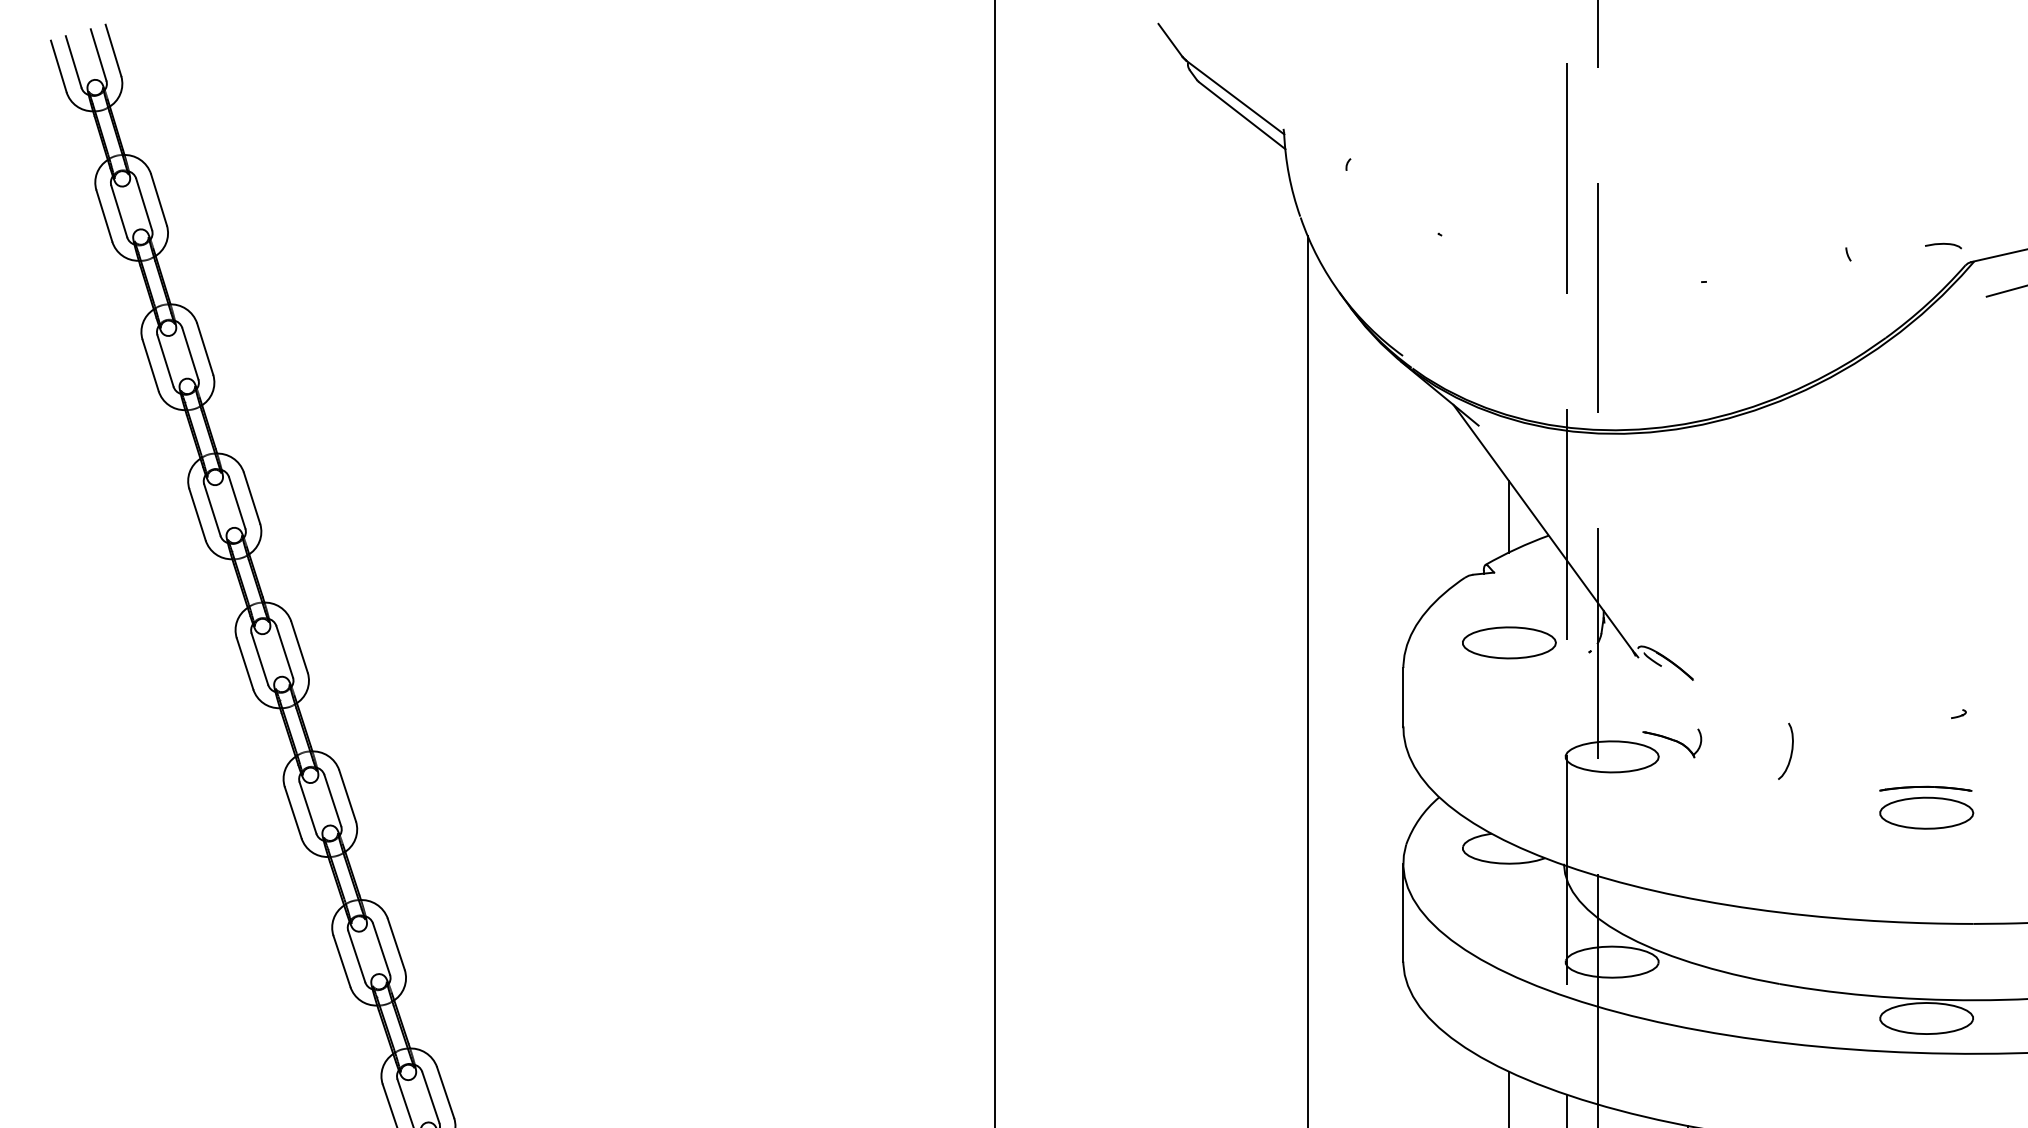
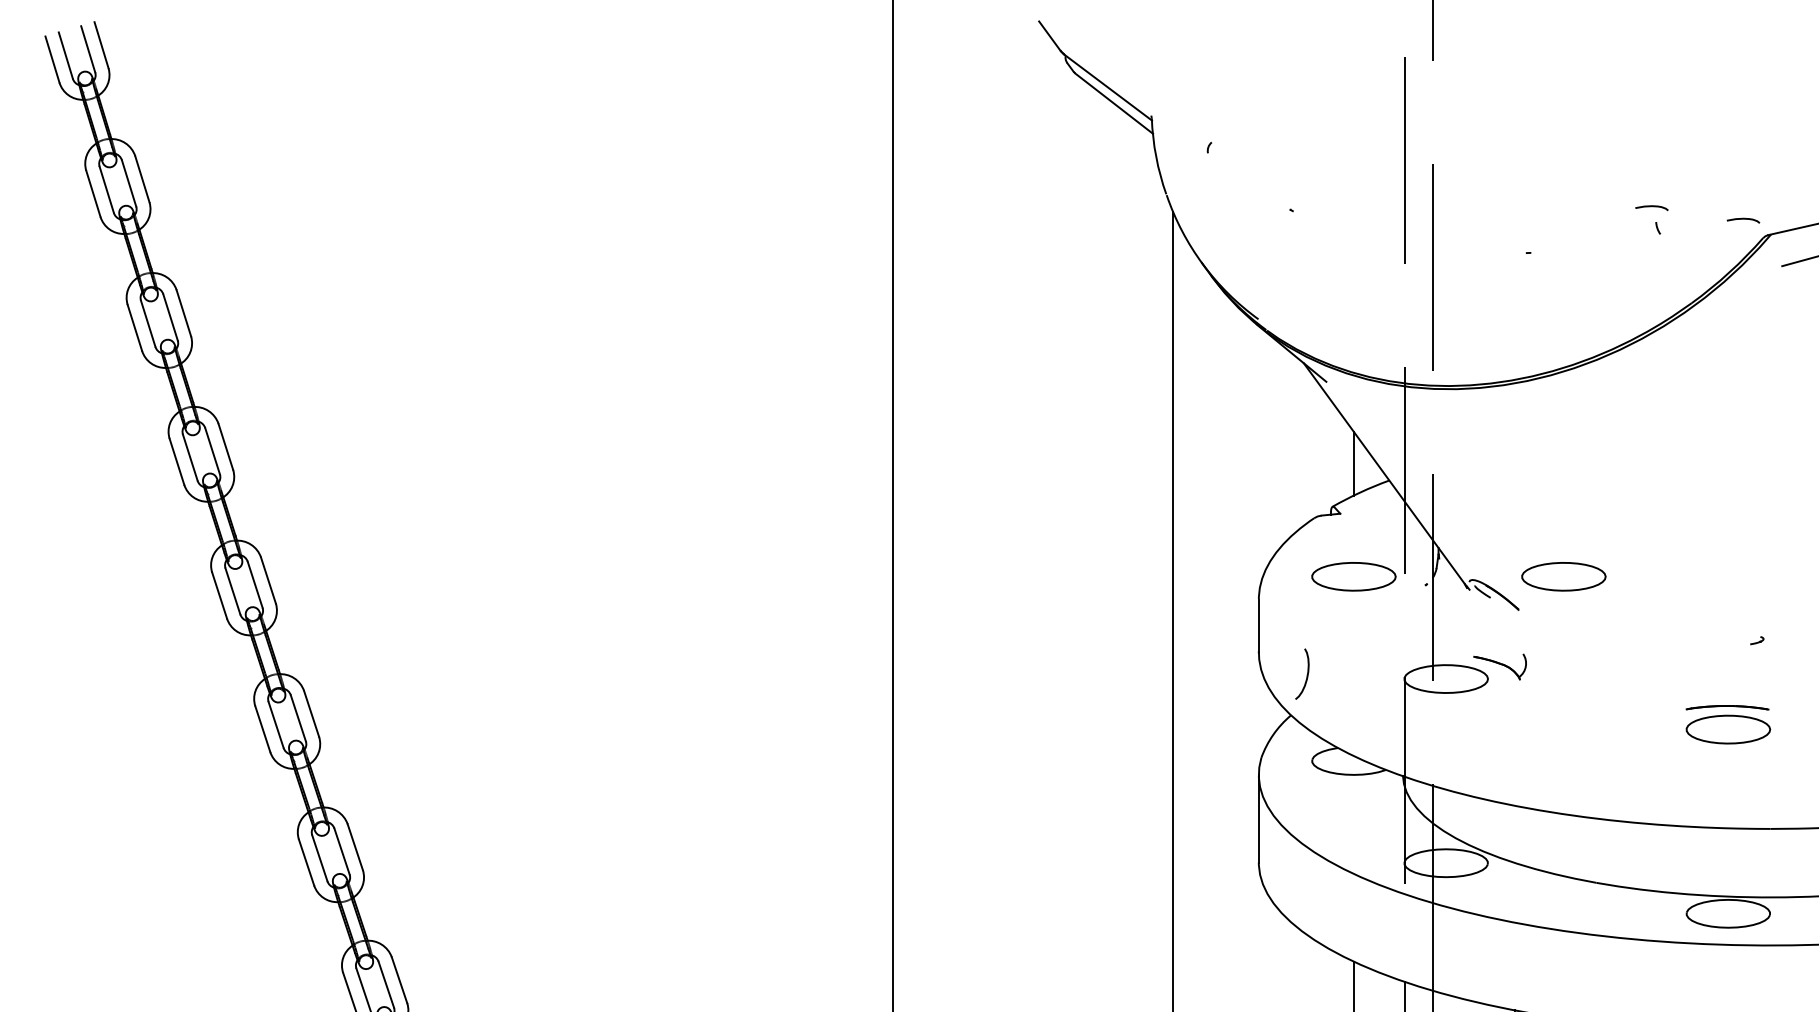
curve: (1841, 230) -> (1651, 206), added
part: (1743, 642) -> (1564, 576), added
curve: (1790, 753) -> (1306, 676), moved

